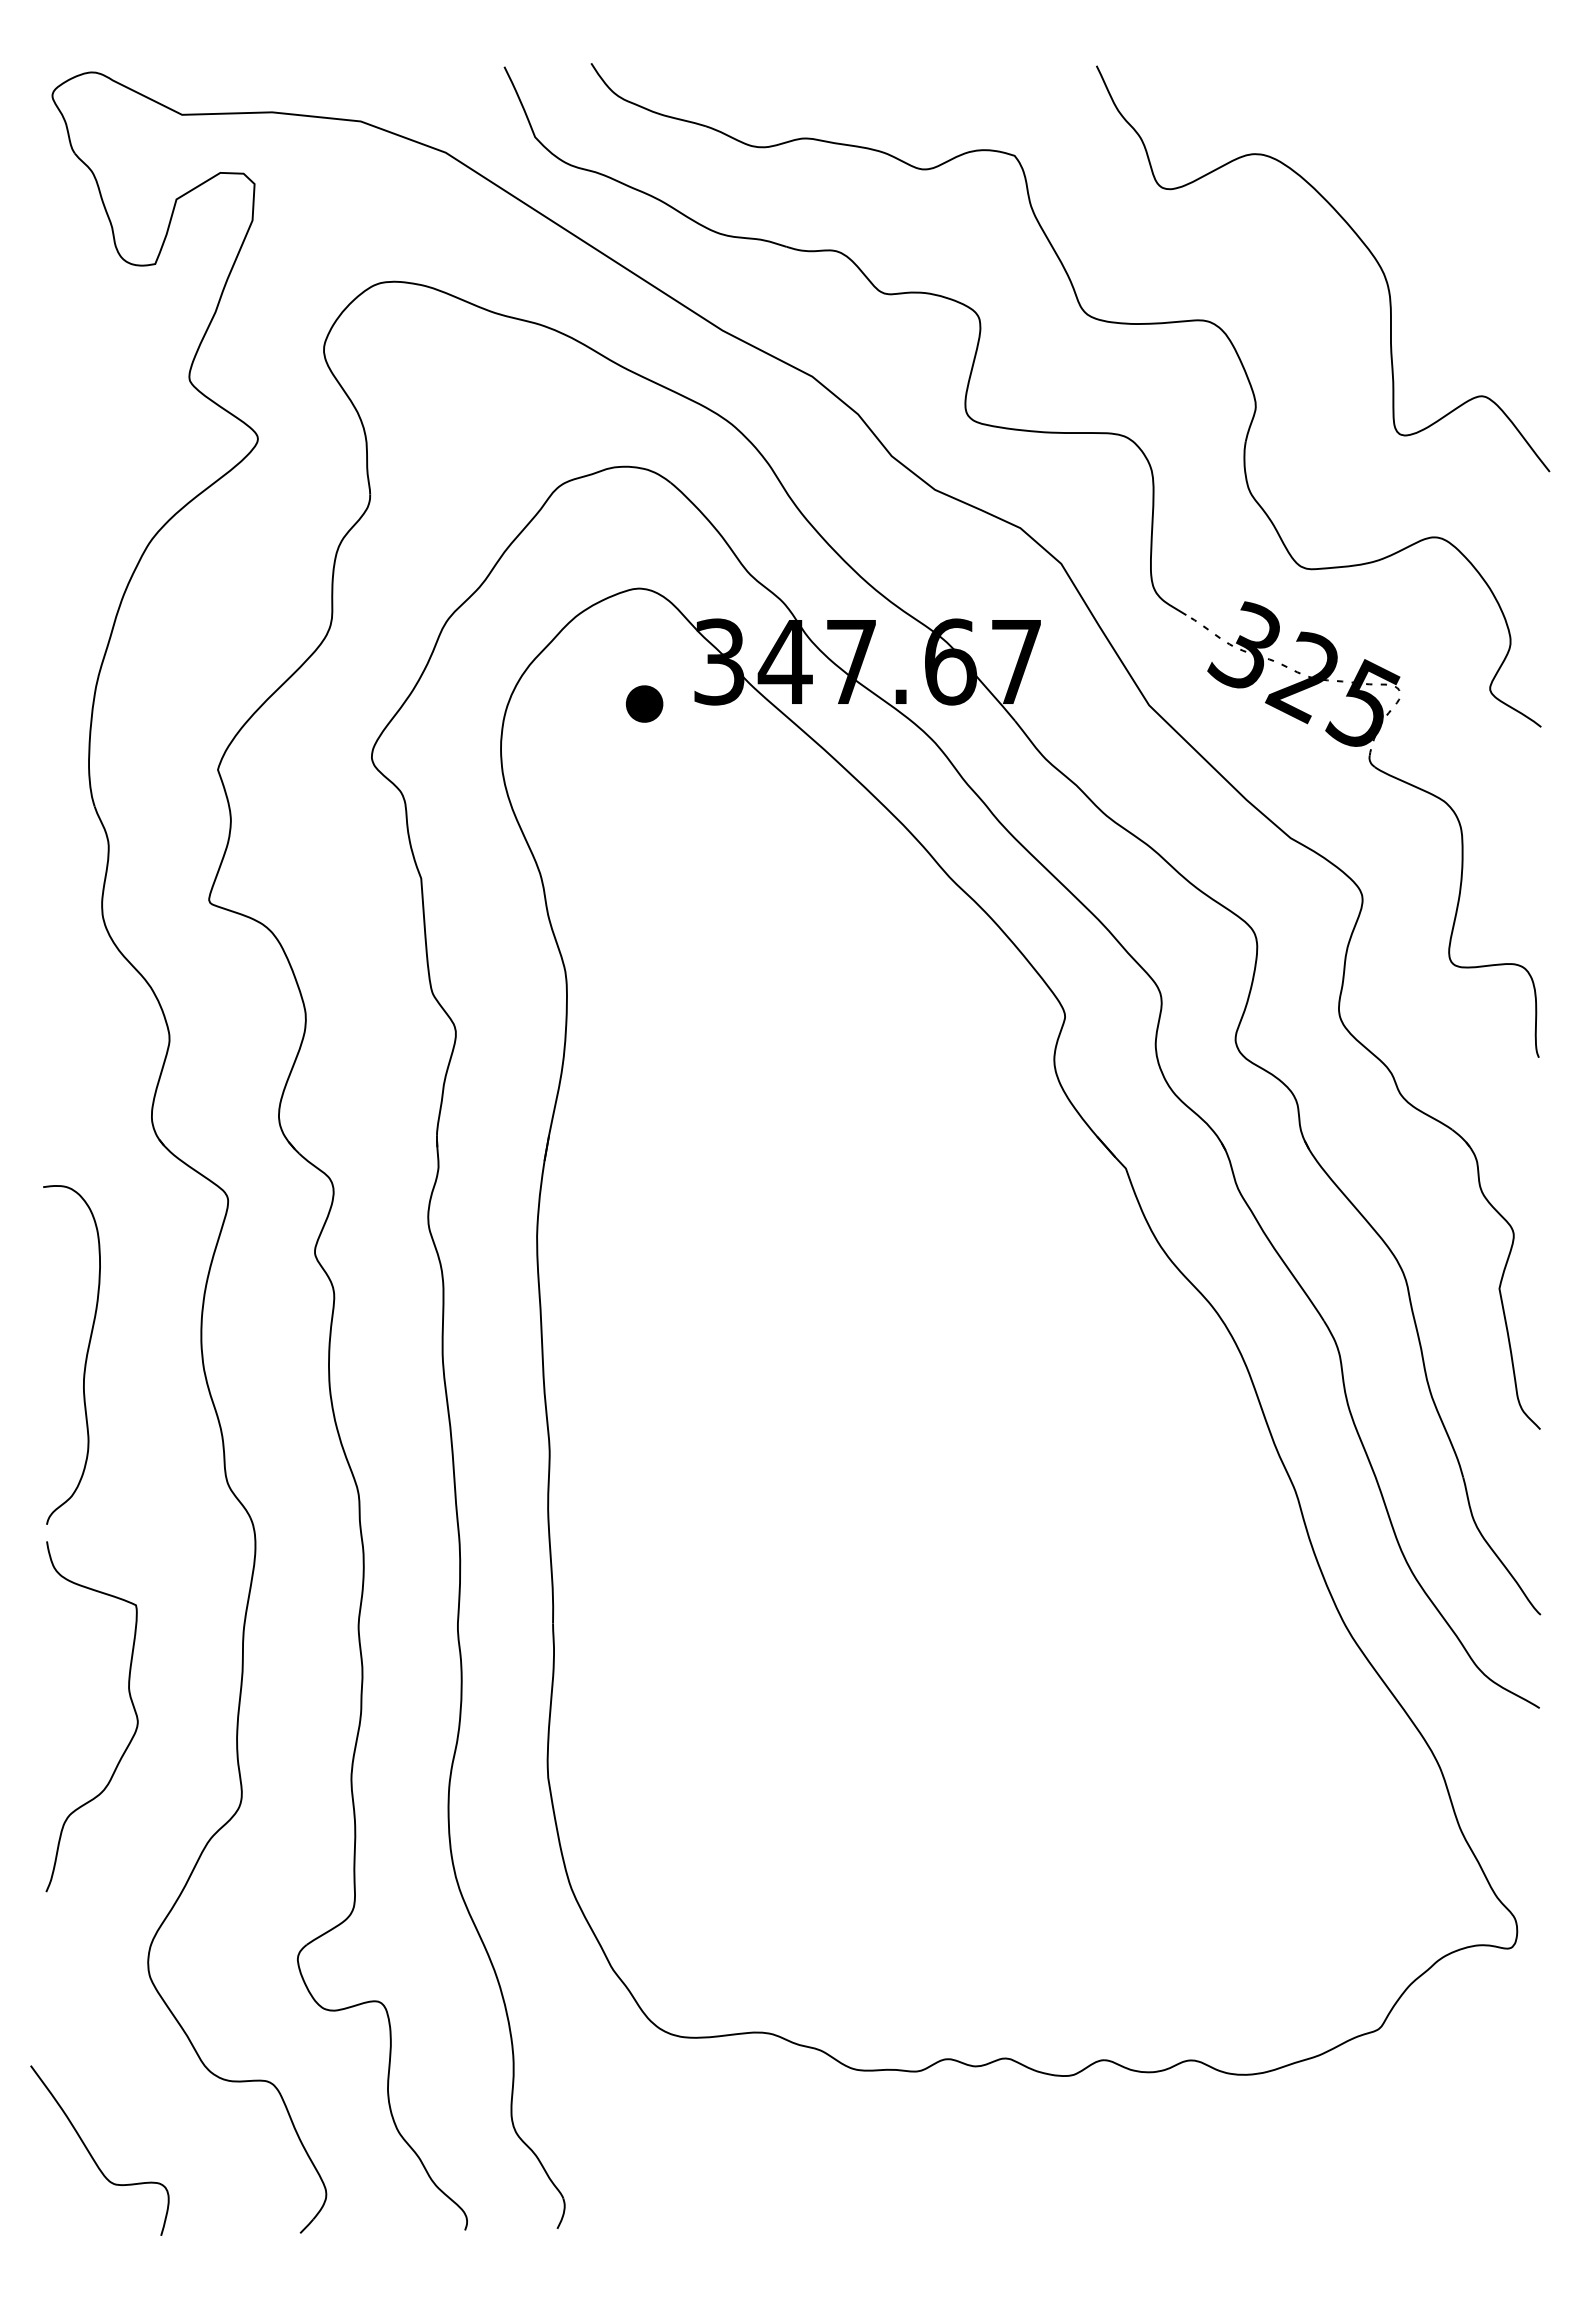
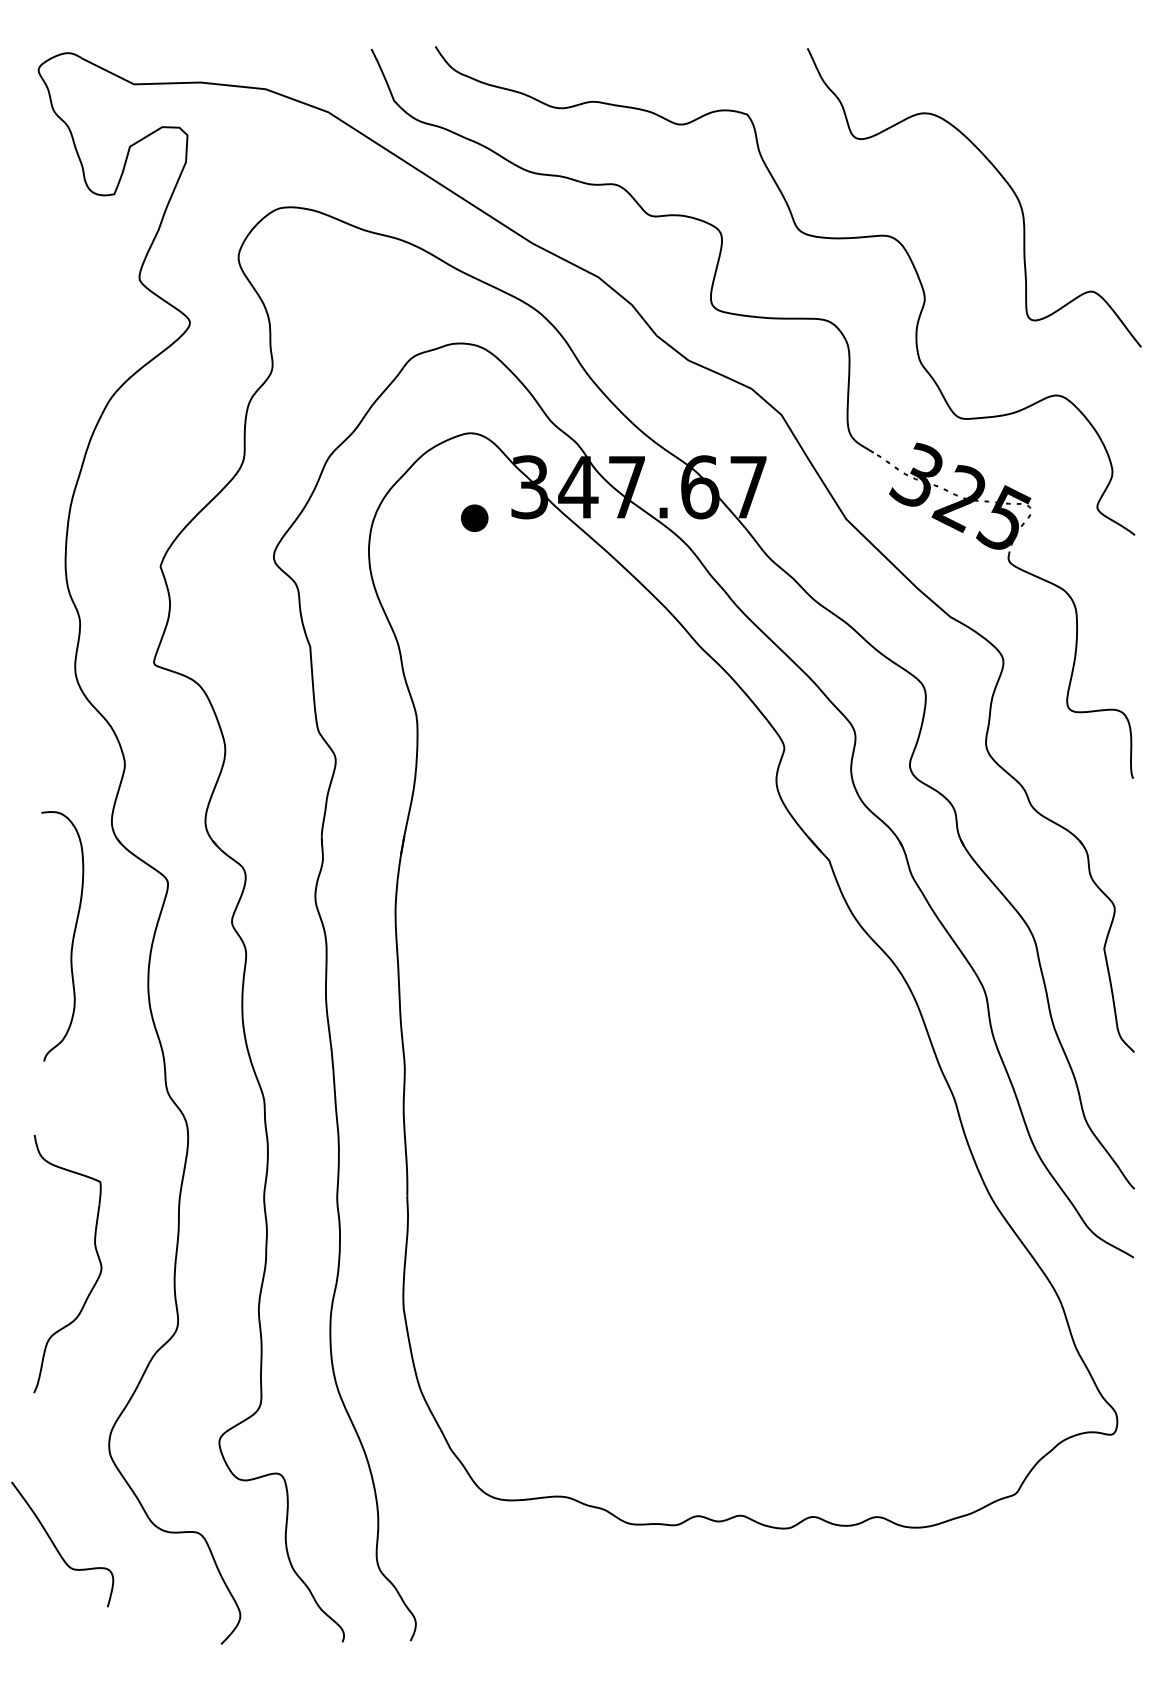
curve: (85, 1357) -> (72, 938), moved
curve: (92, 2155) -> (57, 1548), moved

